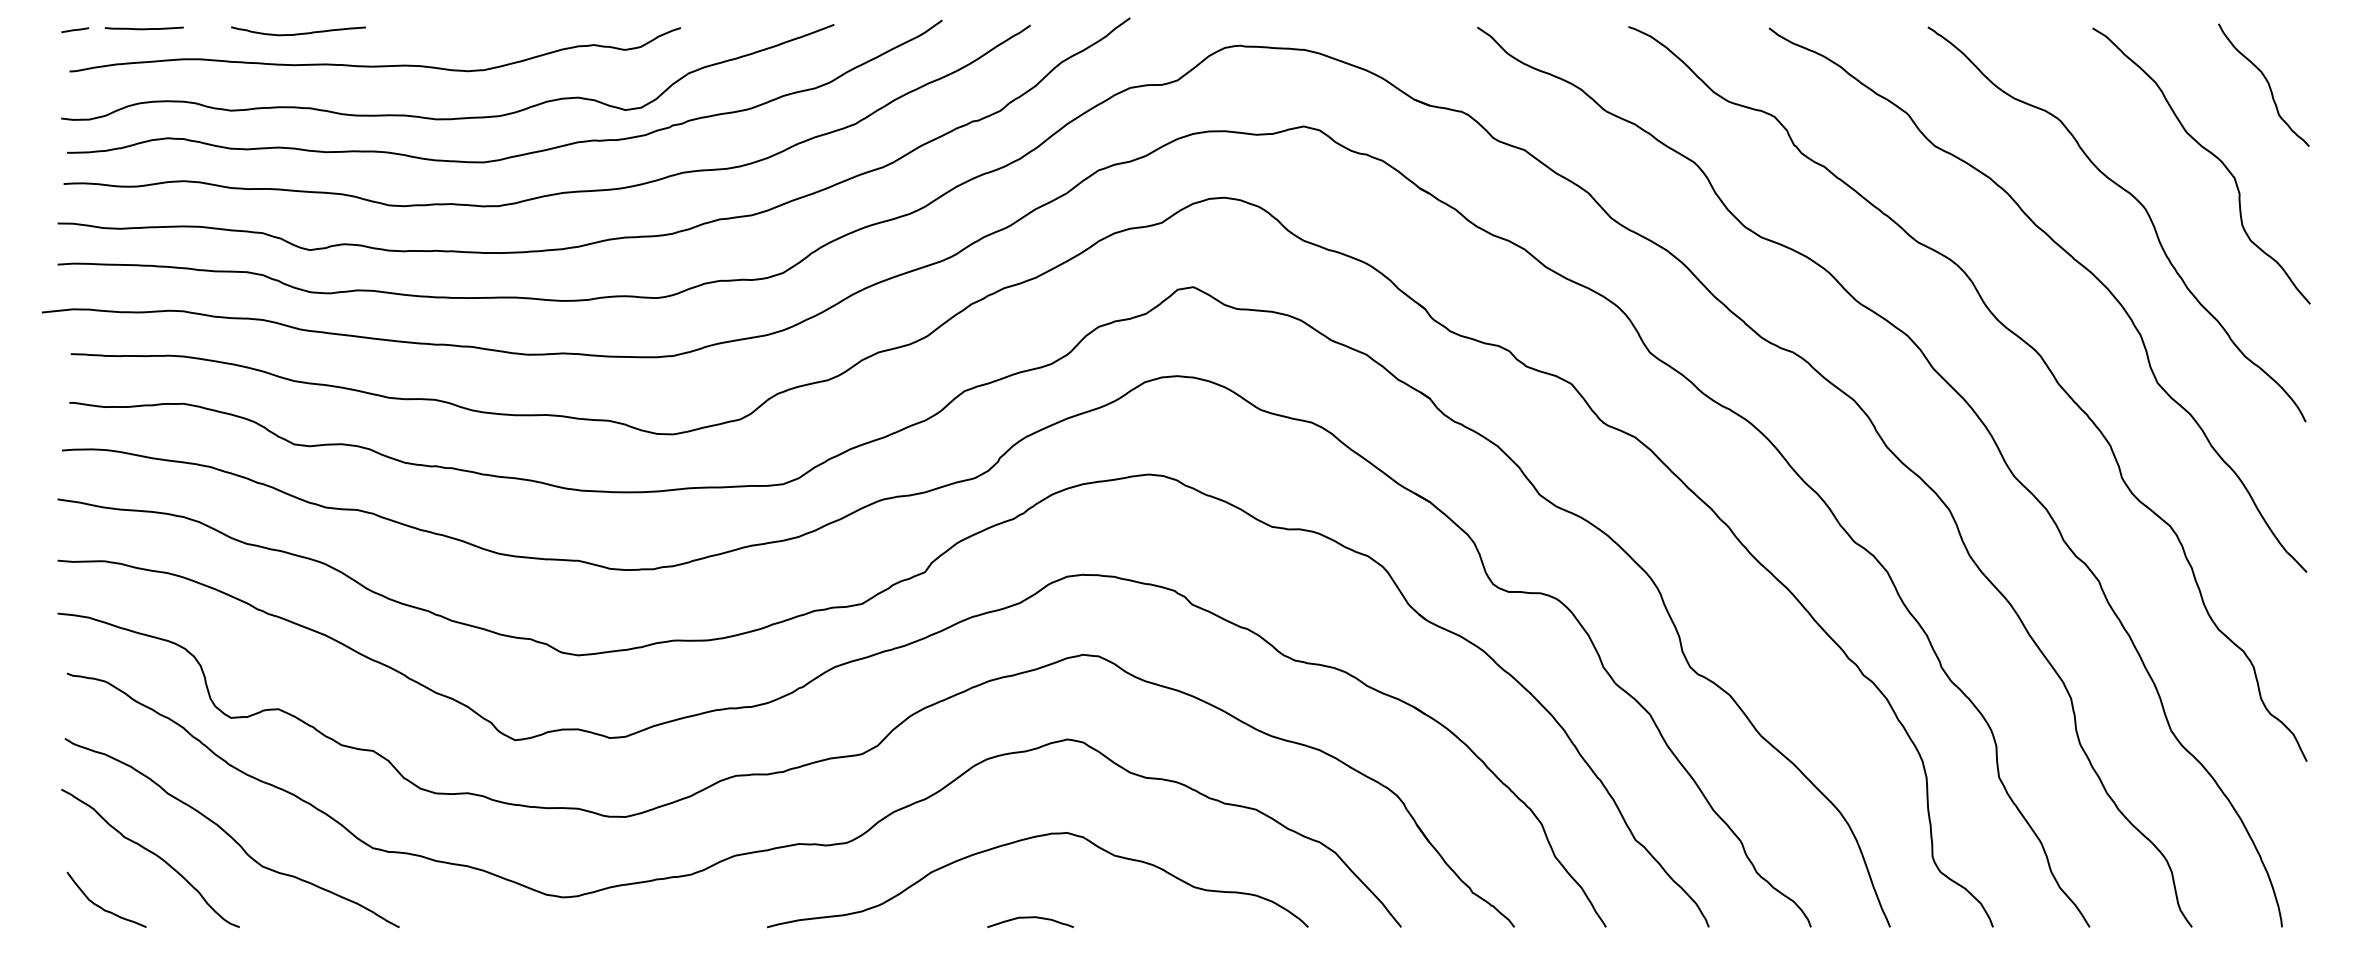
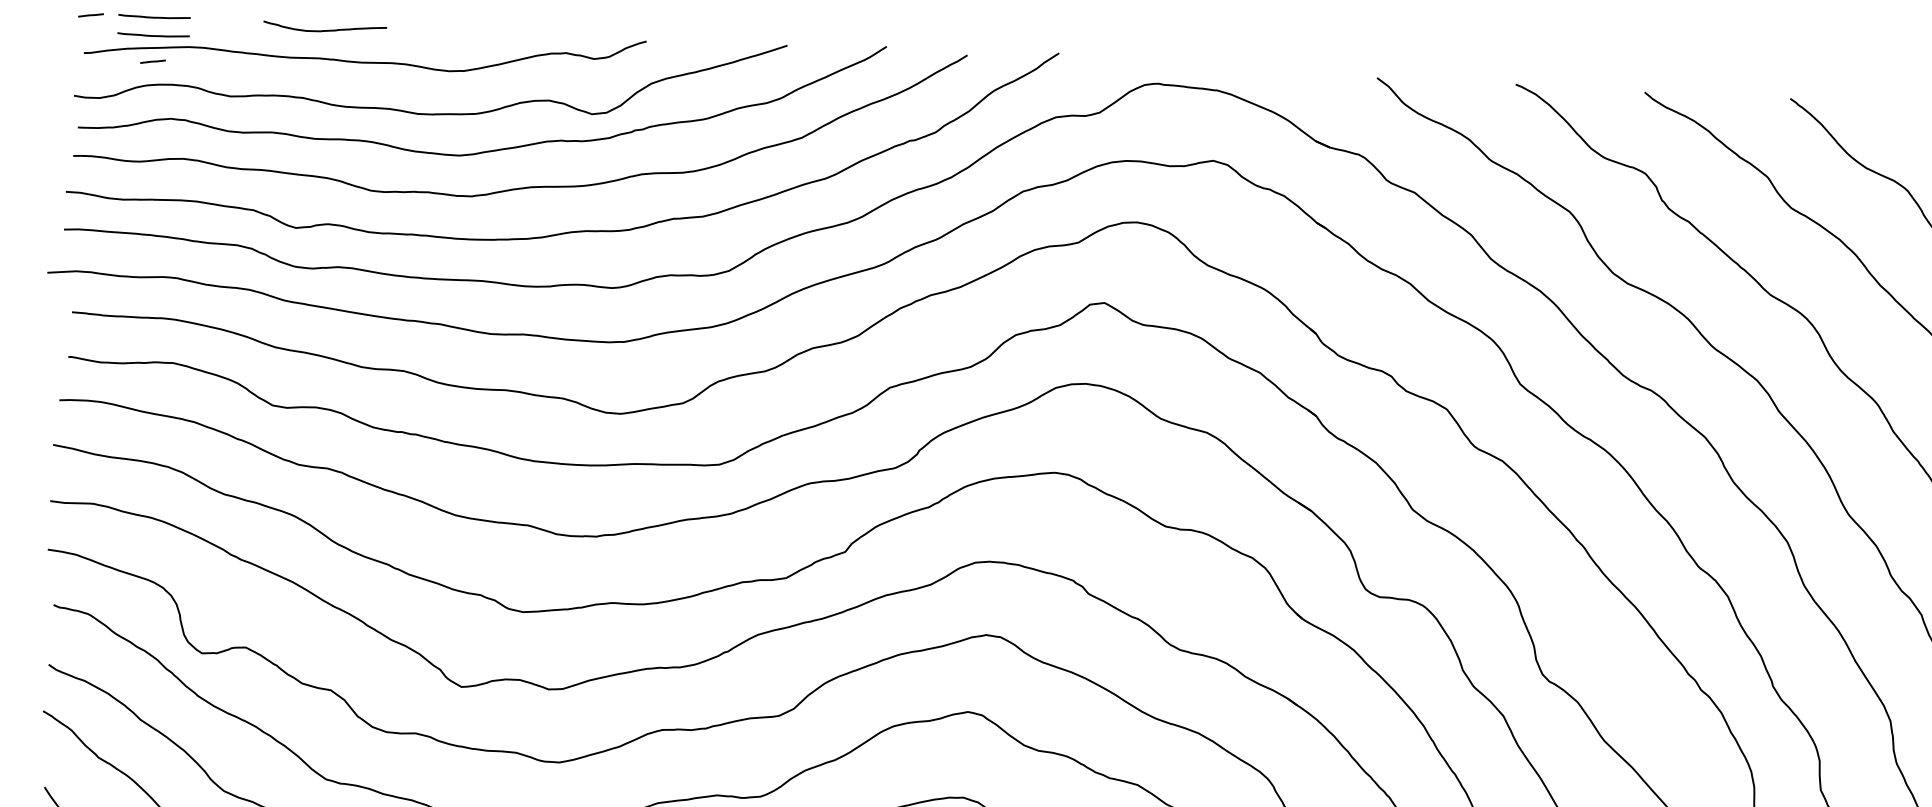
curve: (298, 33) -> (325, 30), moved
curve: (144, 48) -> (153, 35), added
line: (145, 77) -> (153, 62), added

